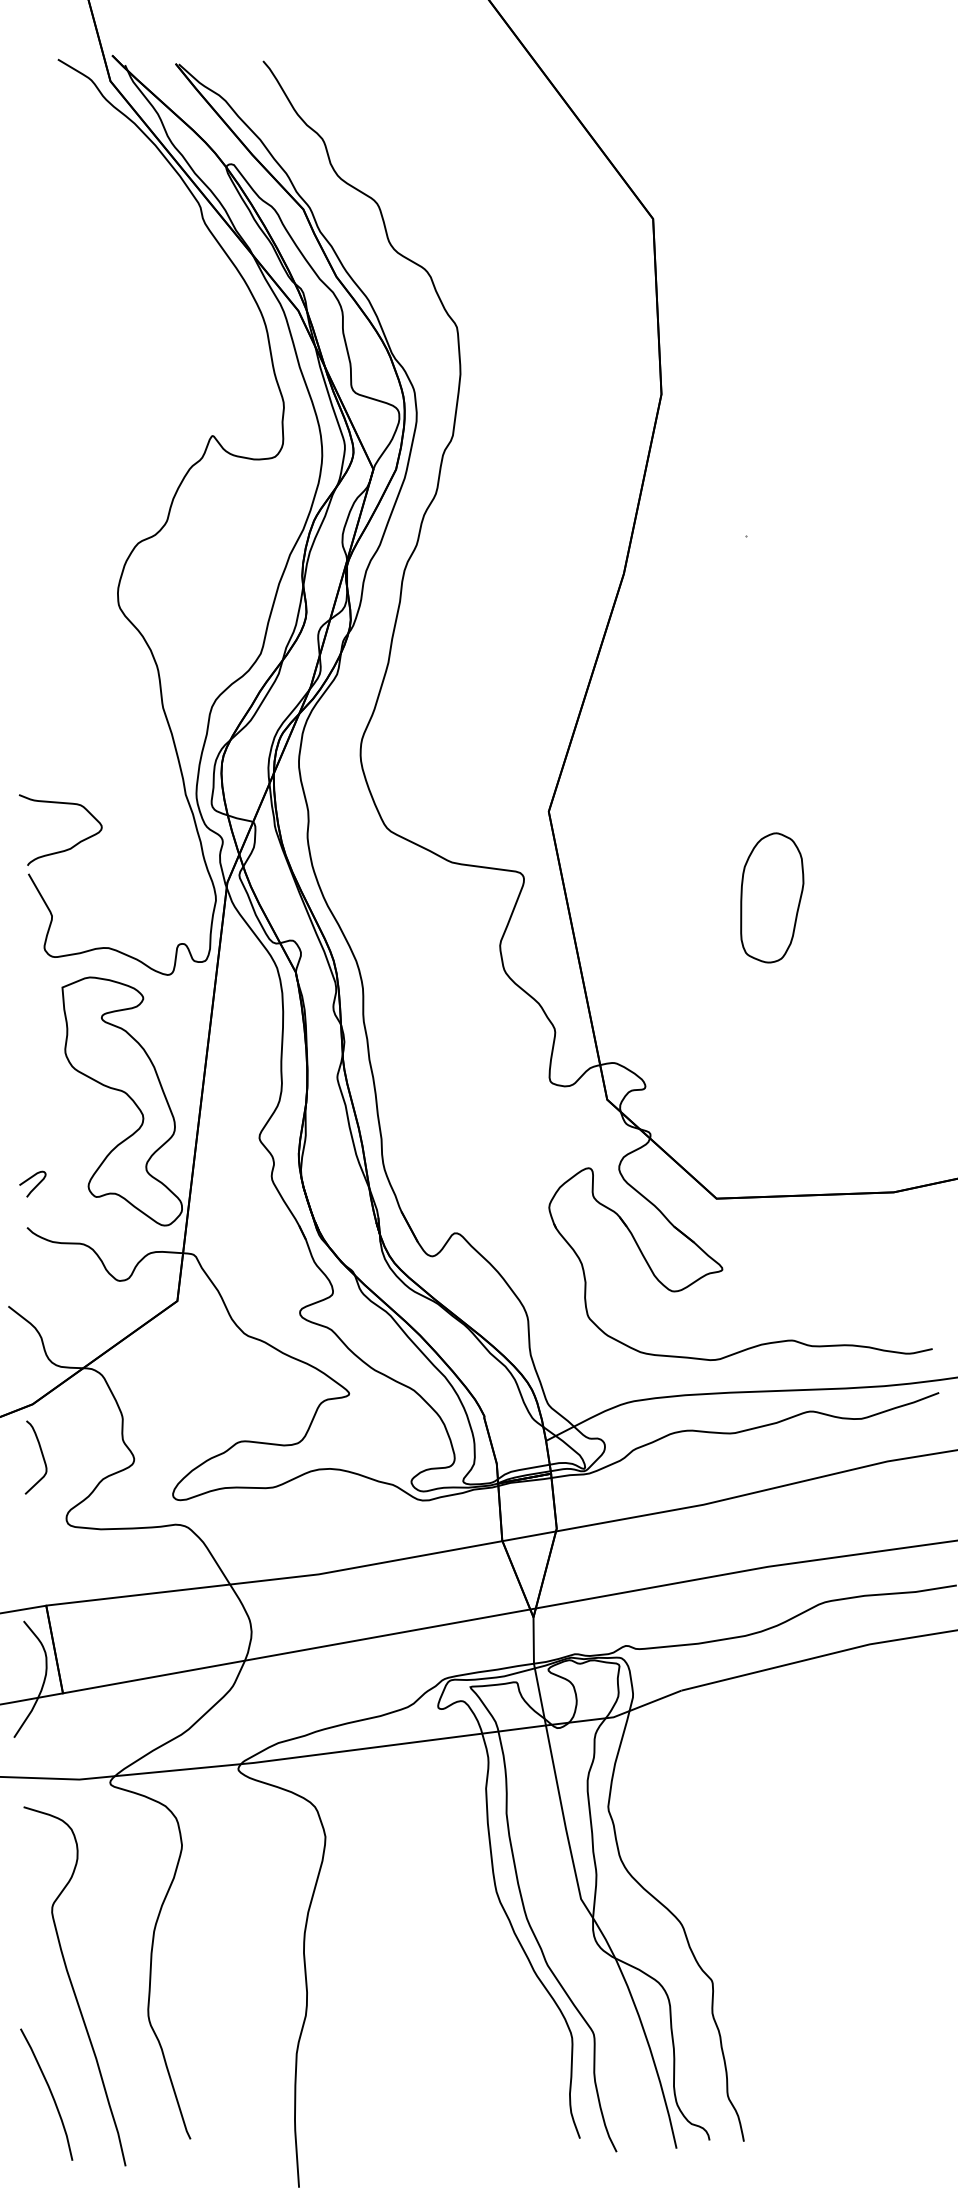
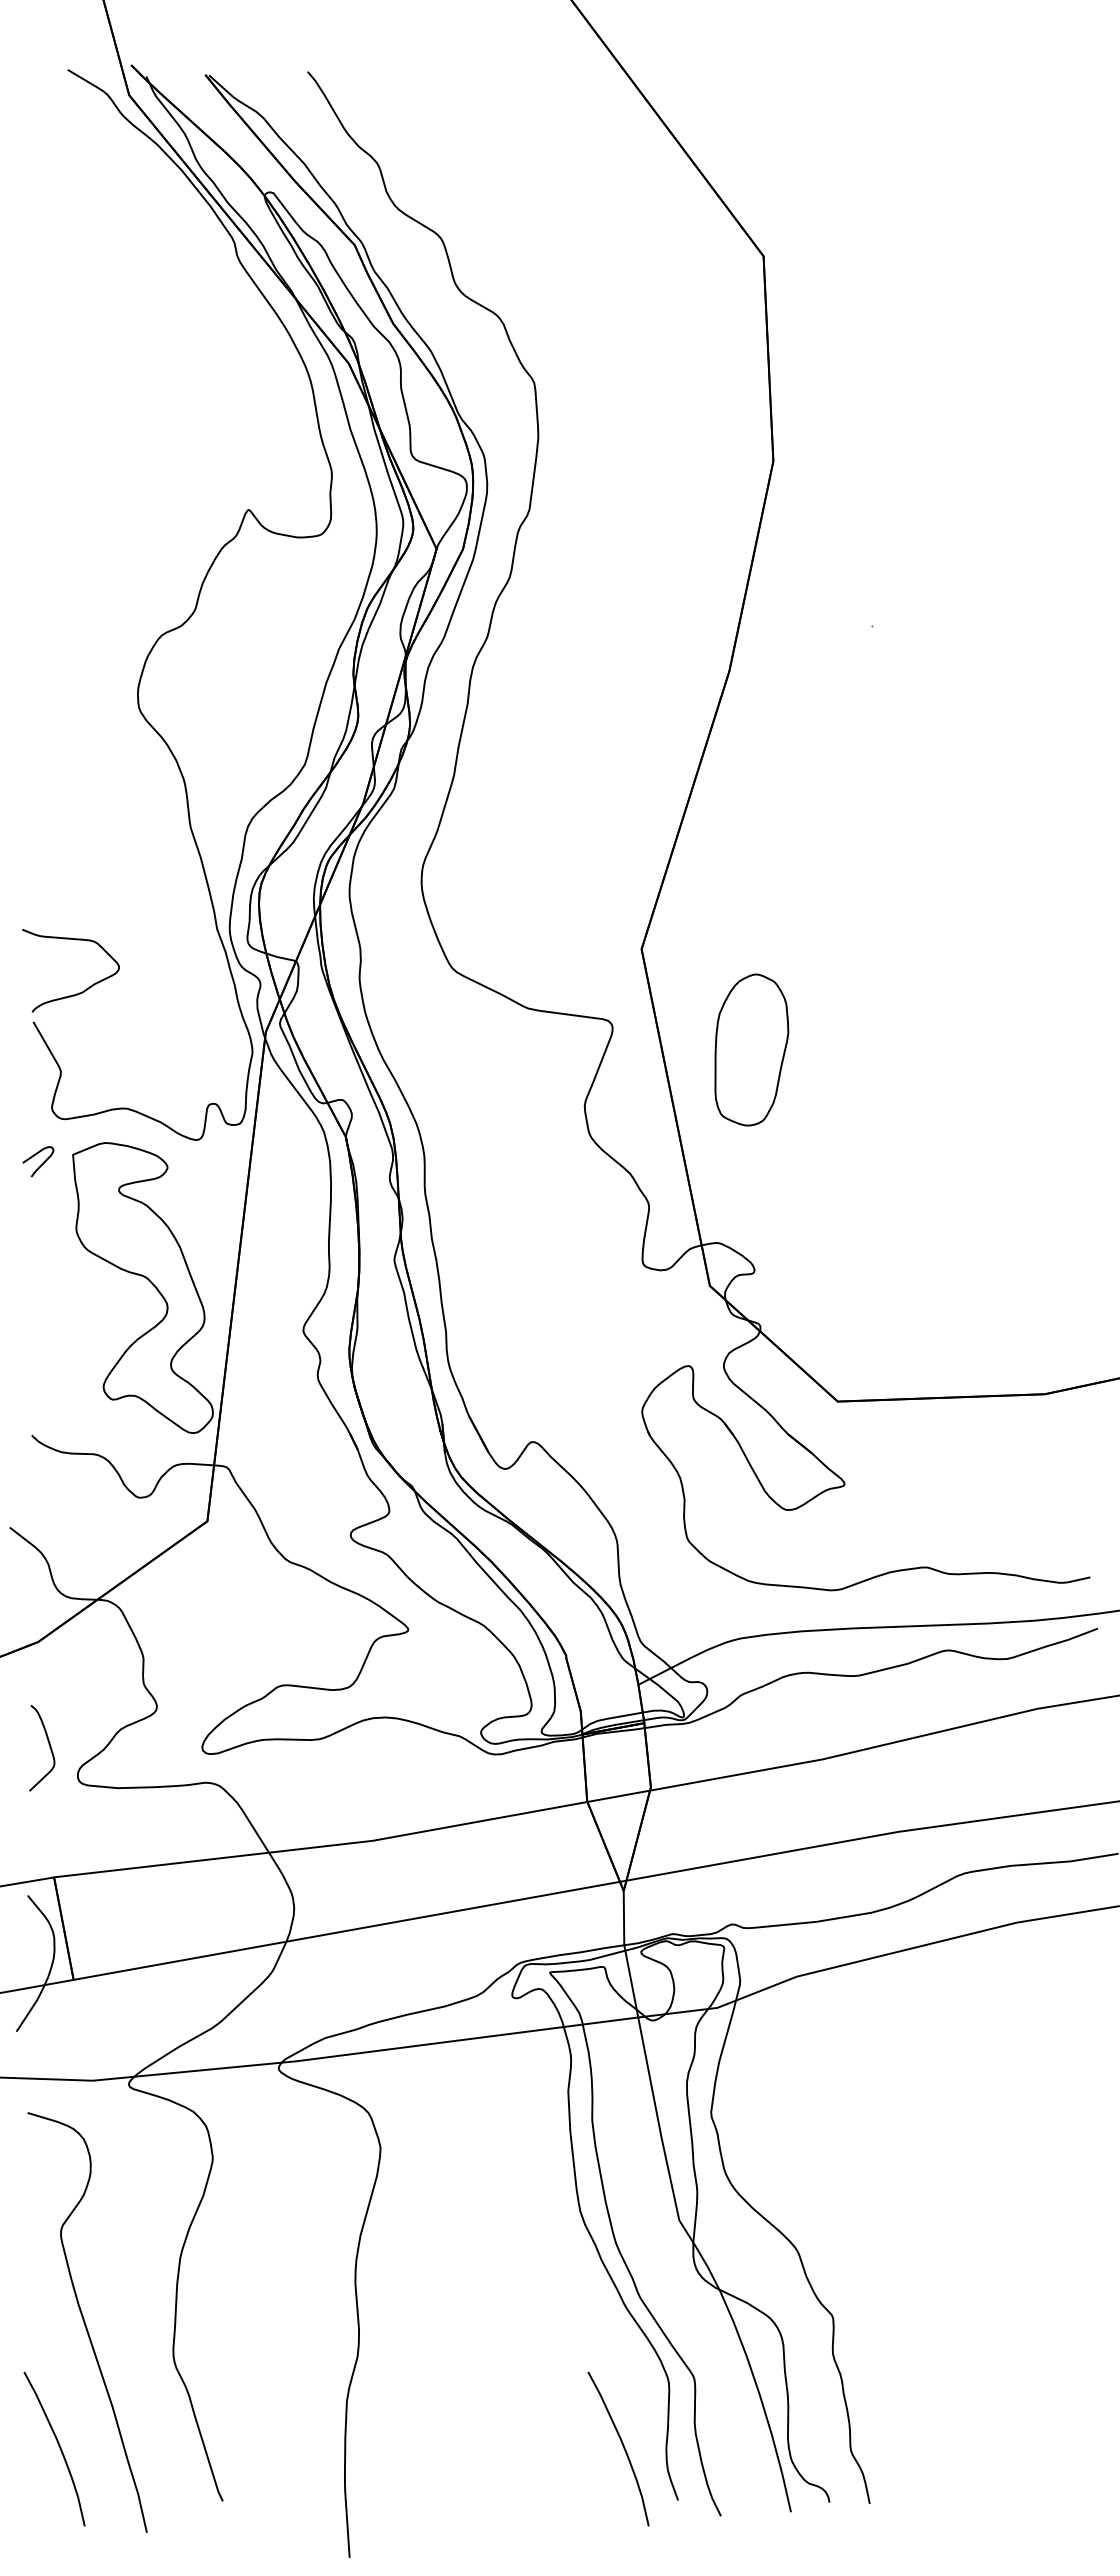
part: (771, 897) -> (751, 1049), moved
curve: (35, 1185) -> (41, 1163), moved
curve: (42, 1456) -> (49, 1747), moved
curve: (532, 2092) -> (622, 2446), added

